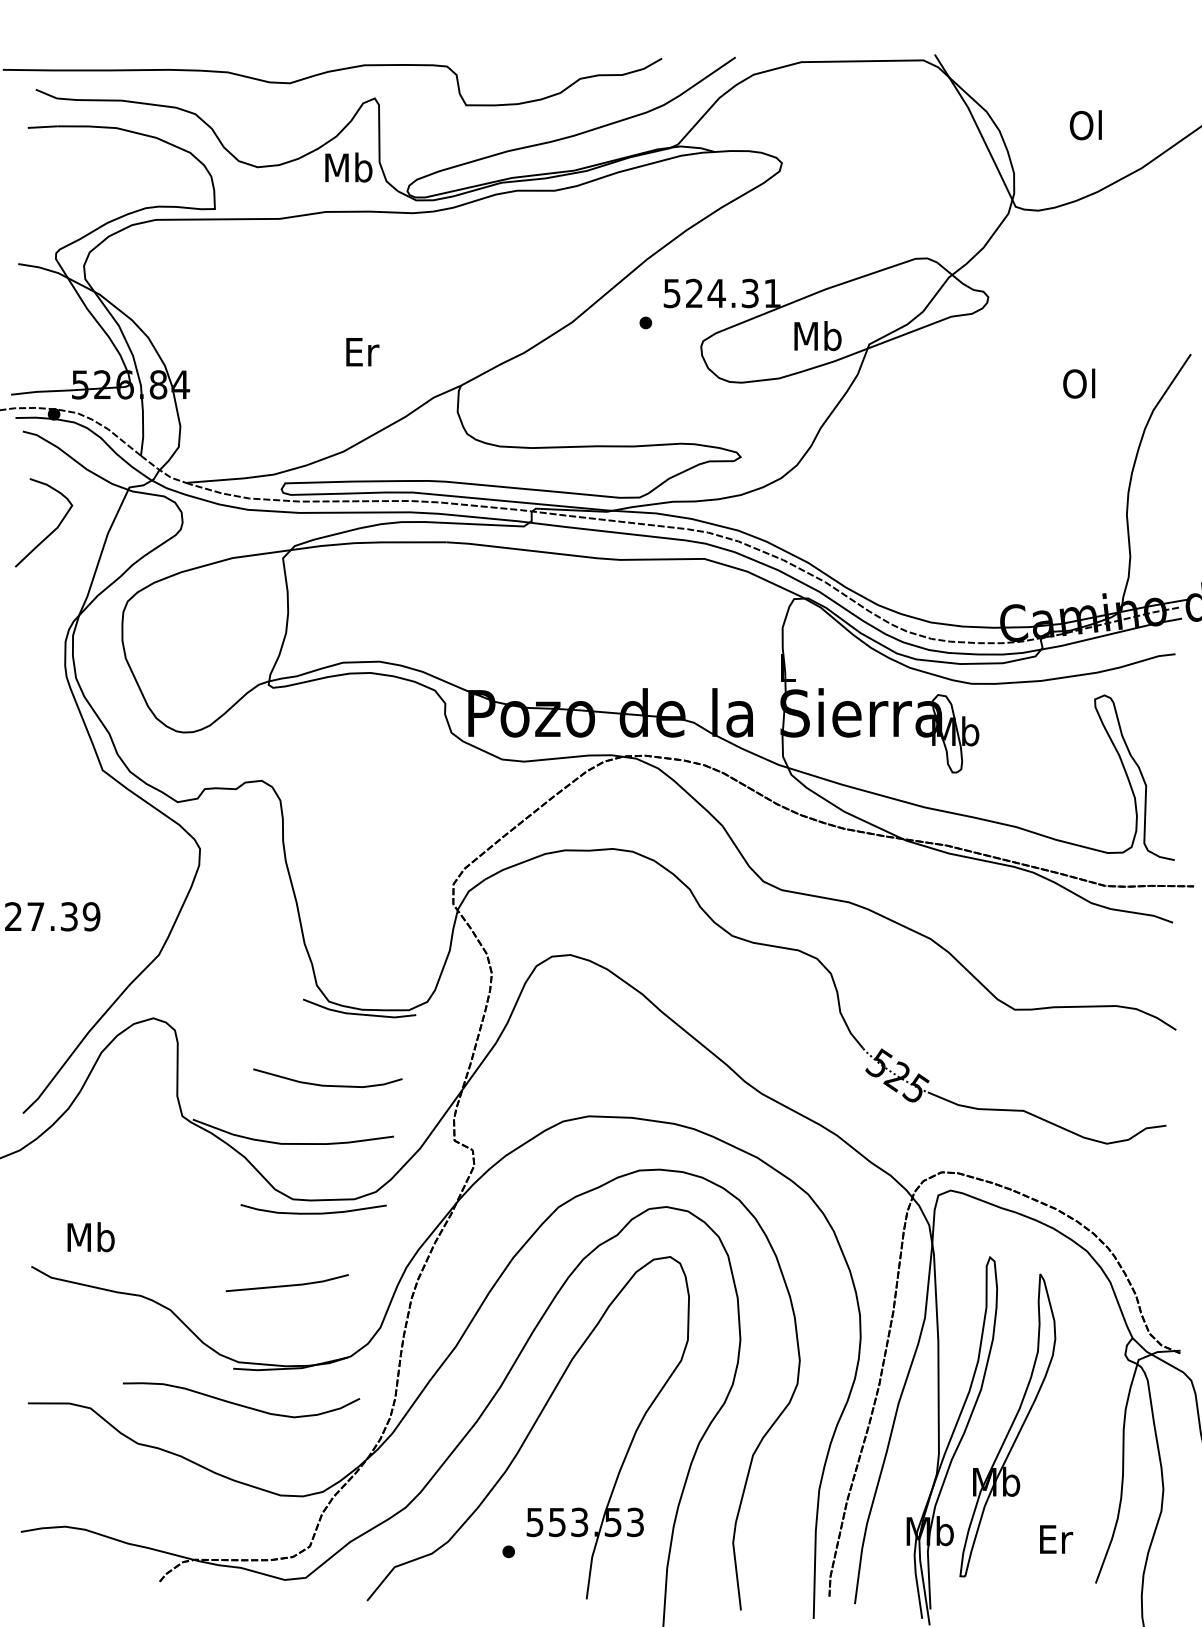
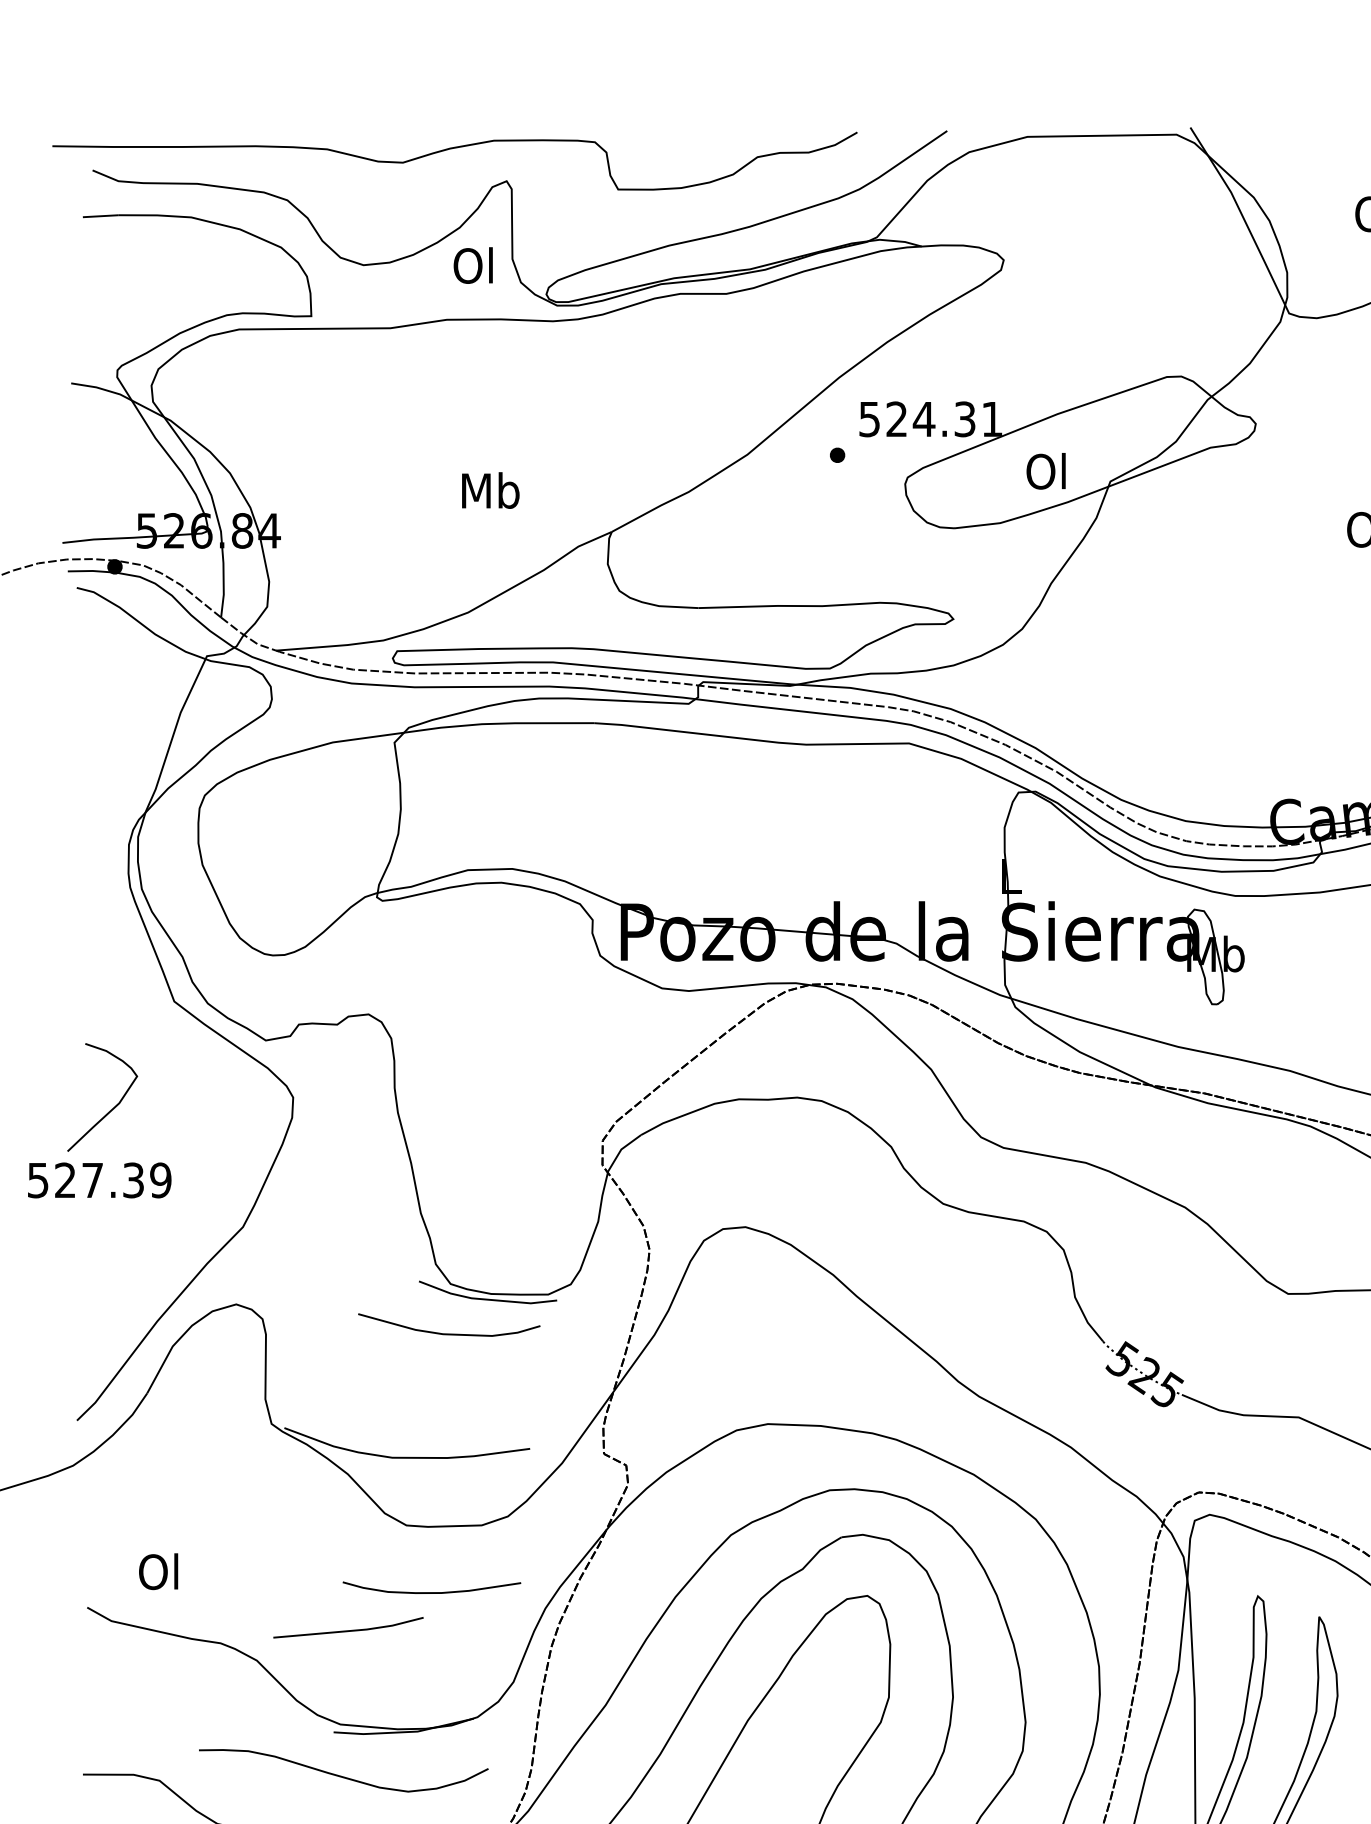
text: (348, 167) -> (474, 265), Mb -> Ol
text: (817, 336) -> (1047, 471), Mb -> Ol
text: (361, 351) -> (490, 490), Er -> Mb
curve: (51, 531) -> (111, 1108), moved
curve: (325, 1084) -> (446, 1332), moved
curve: (313, 1212) -> (431, 1591), moved
text: (90, 1237) -> (159, 1572), Mb -> Ol
line: (286, 1285) -> (347, 1630), moved

